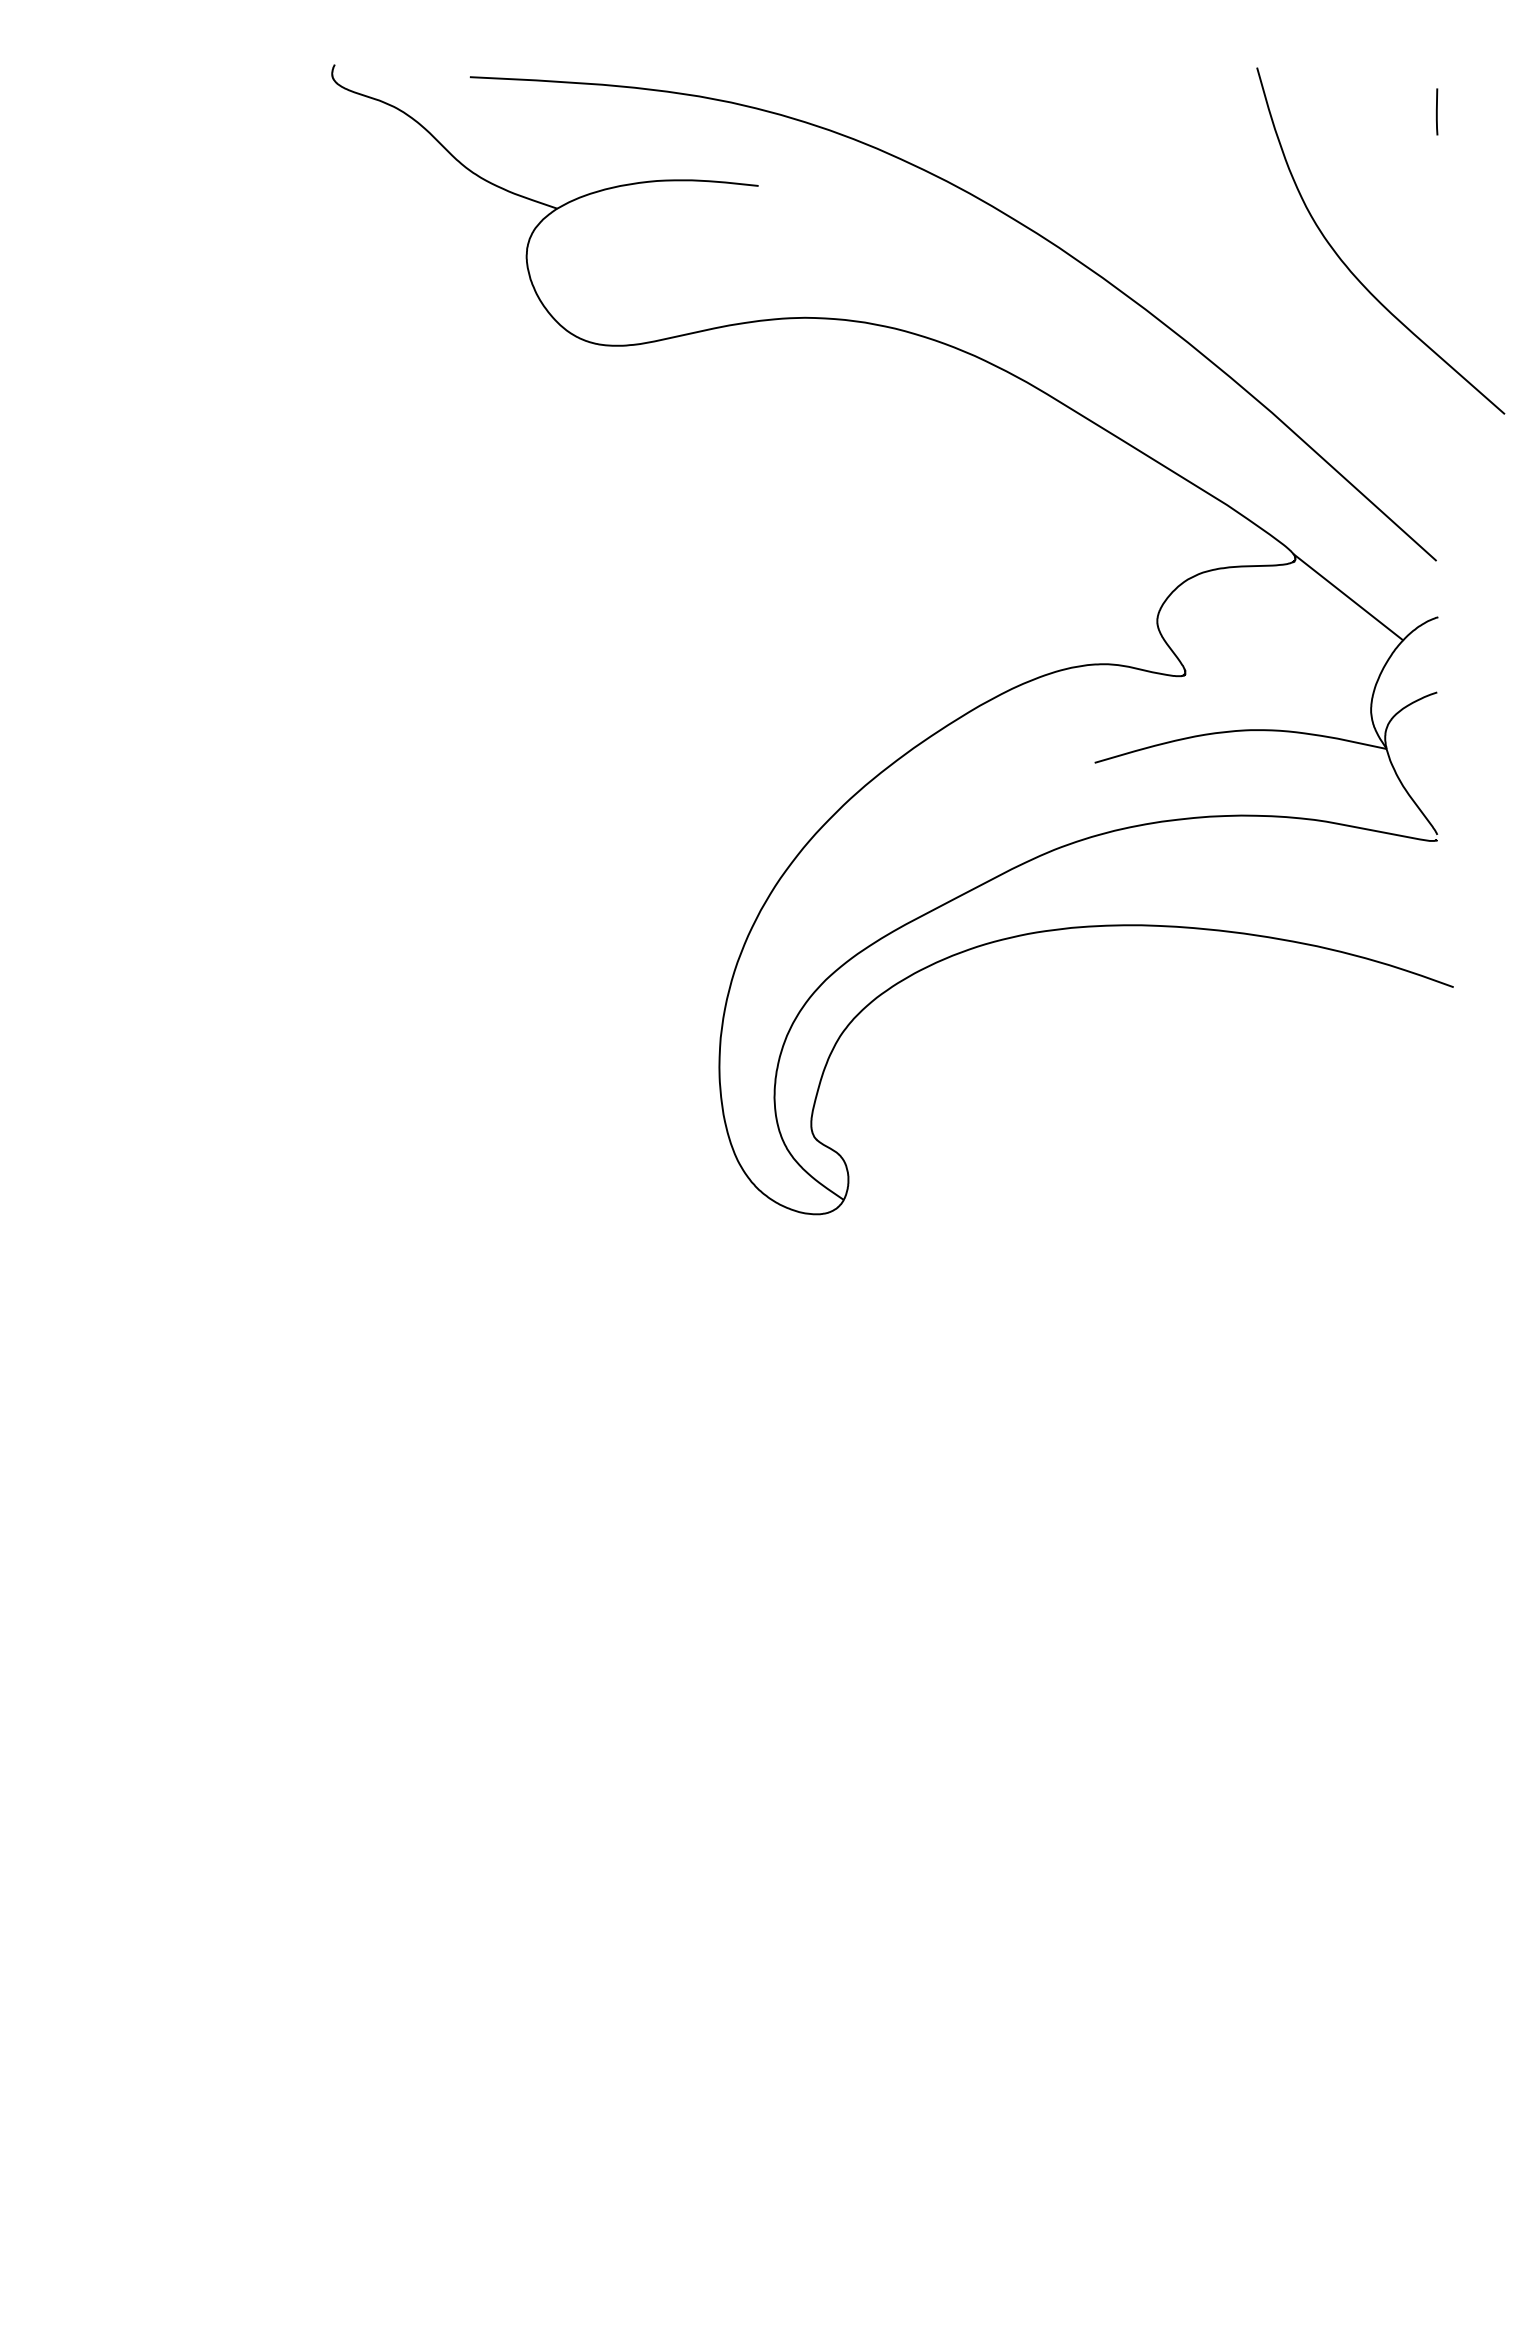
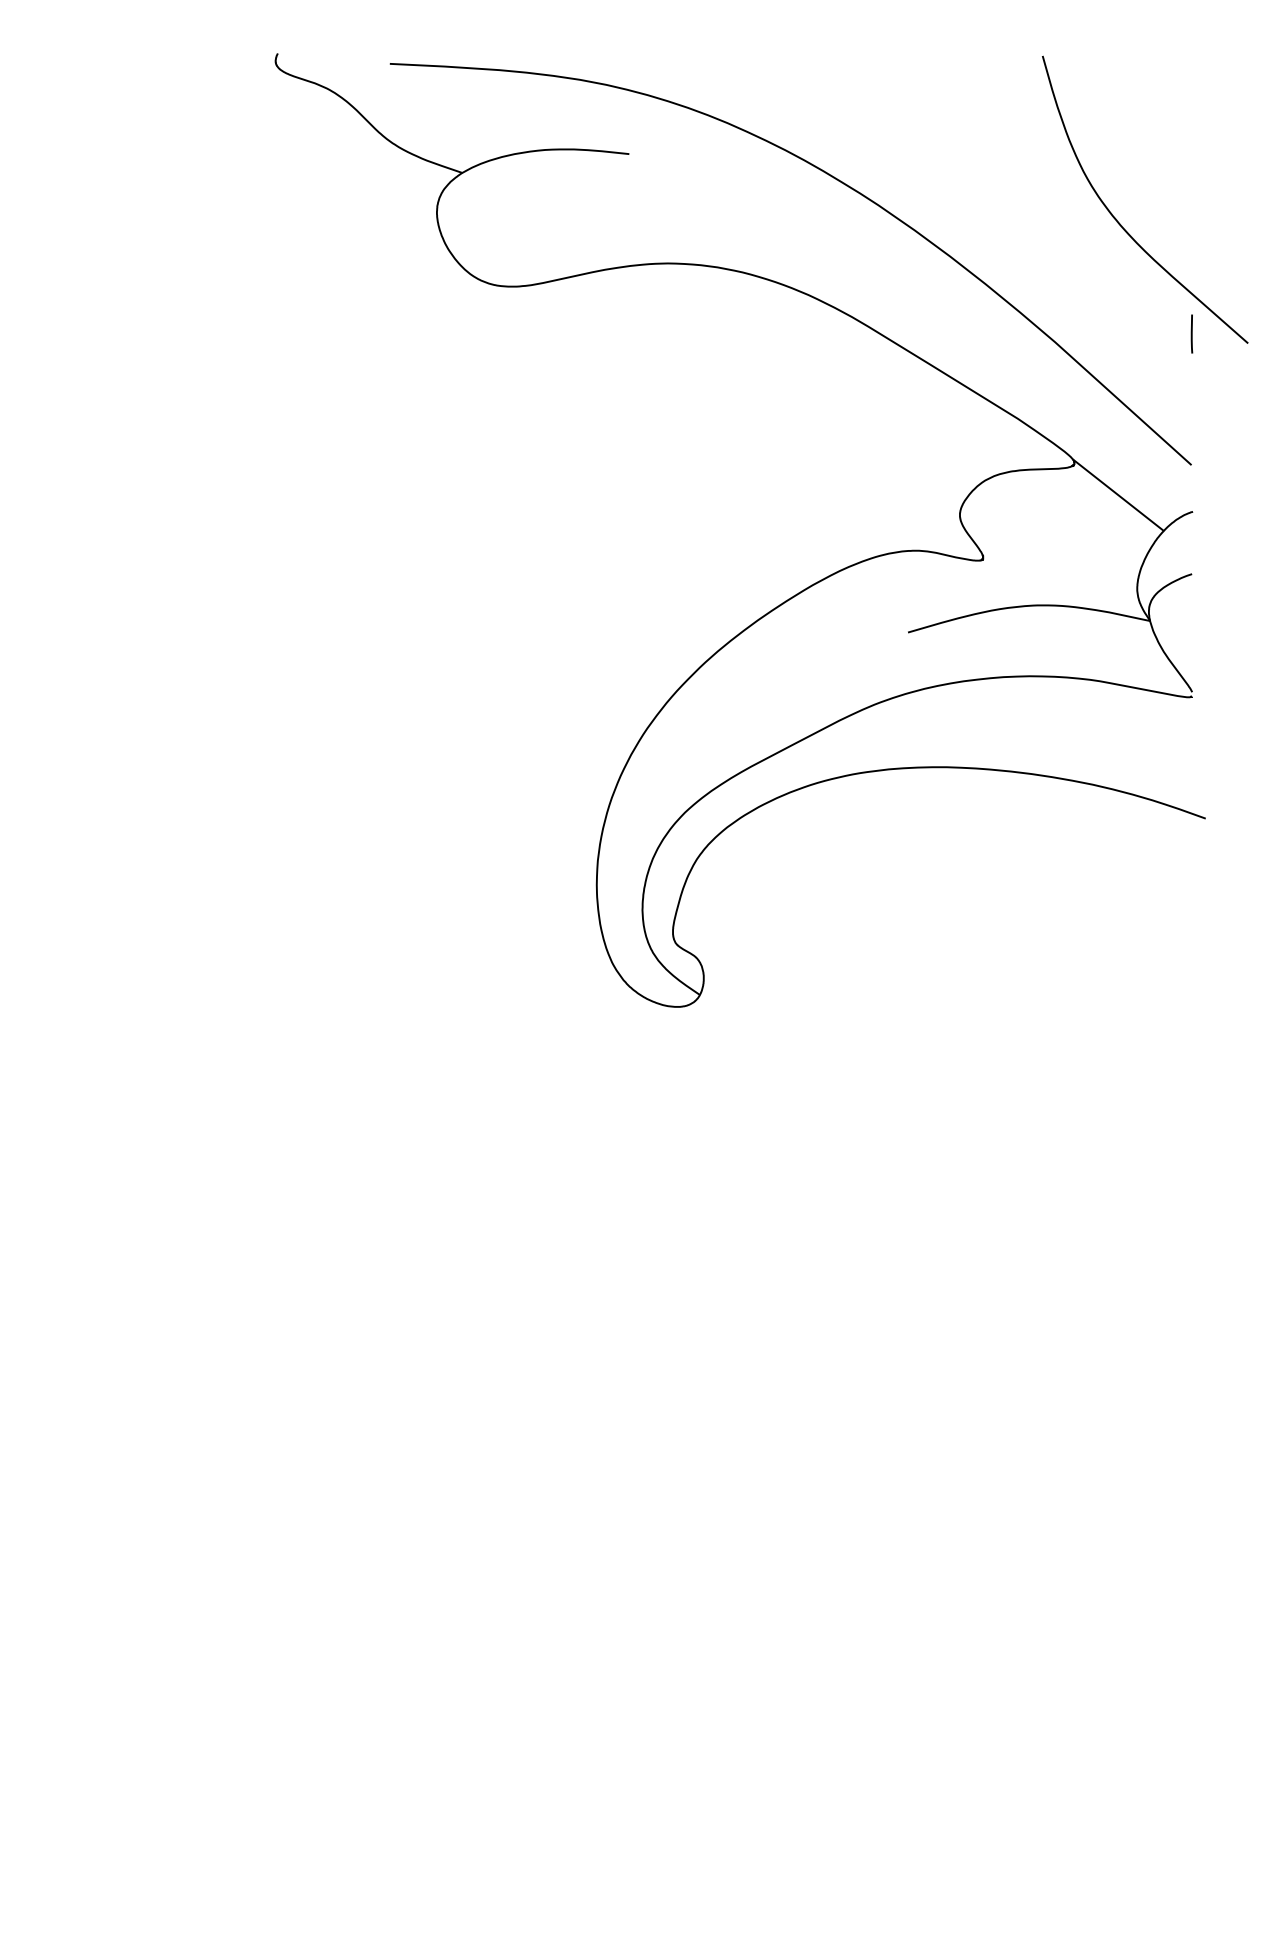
line: (1436, 111) -> (1191, 333), moved

